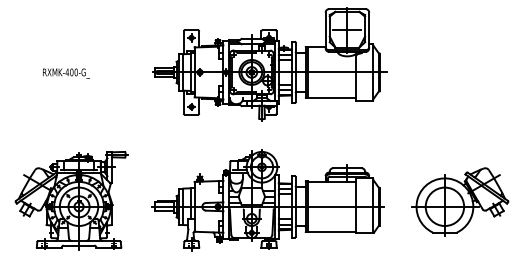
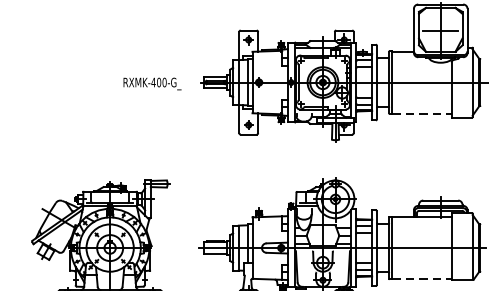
text: (66, 73) -> (152, 83), moved
line: (332, 97) -> (422, 113), solid -> dashed
line: (332, 232) -> (422, 279), solid -> dashed

